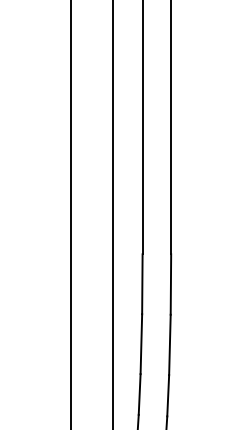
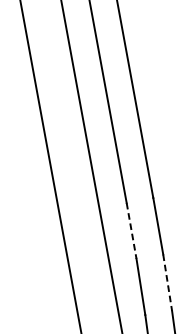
line: (142, 284) -> (131, 231), solid -> dashed
line: (169, 345) -> (167, 283), solid -> dashed

